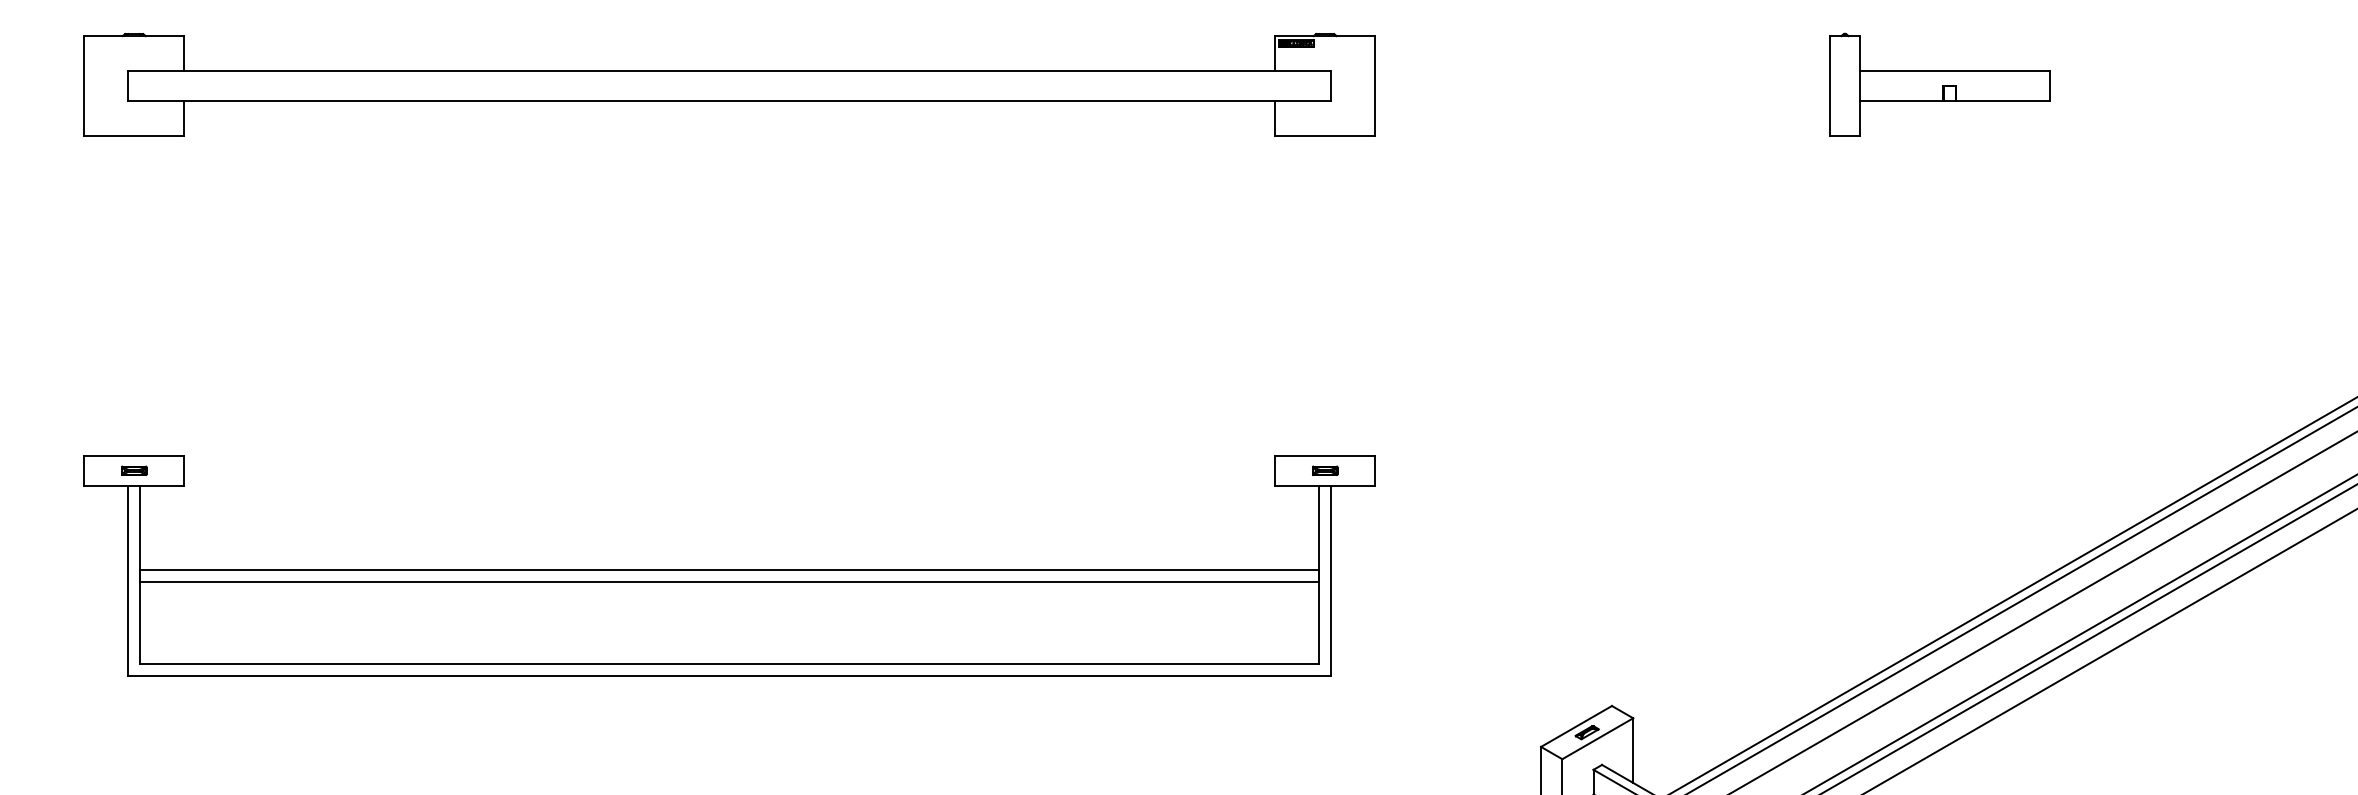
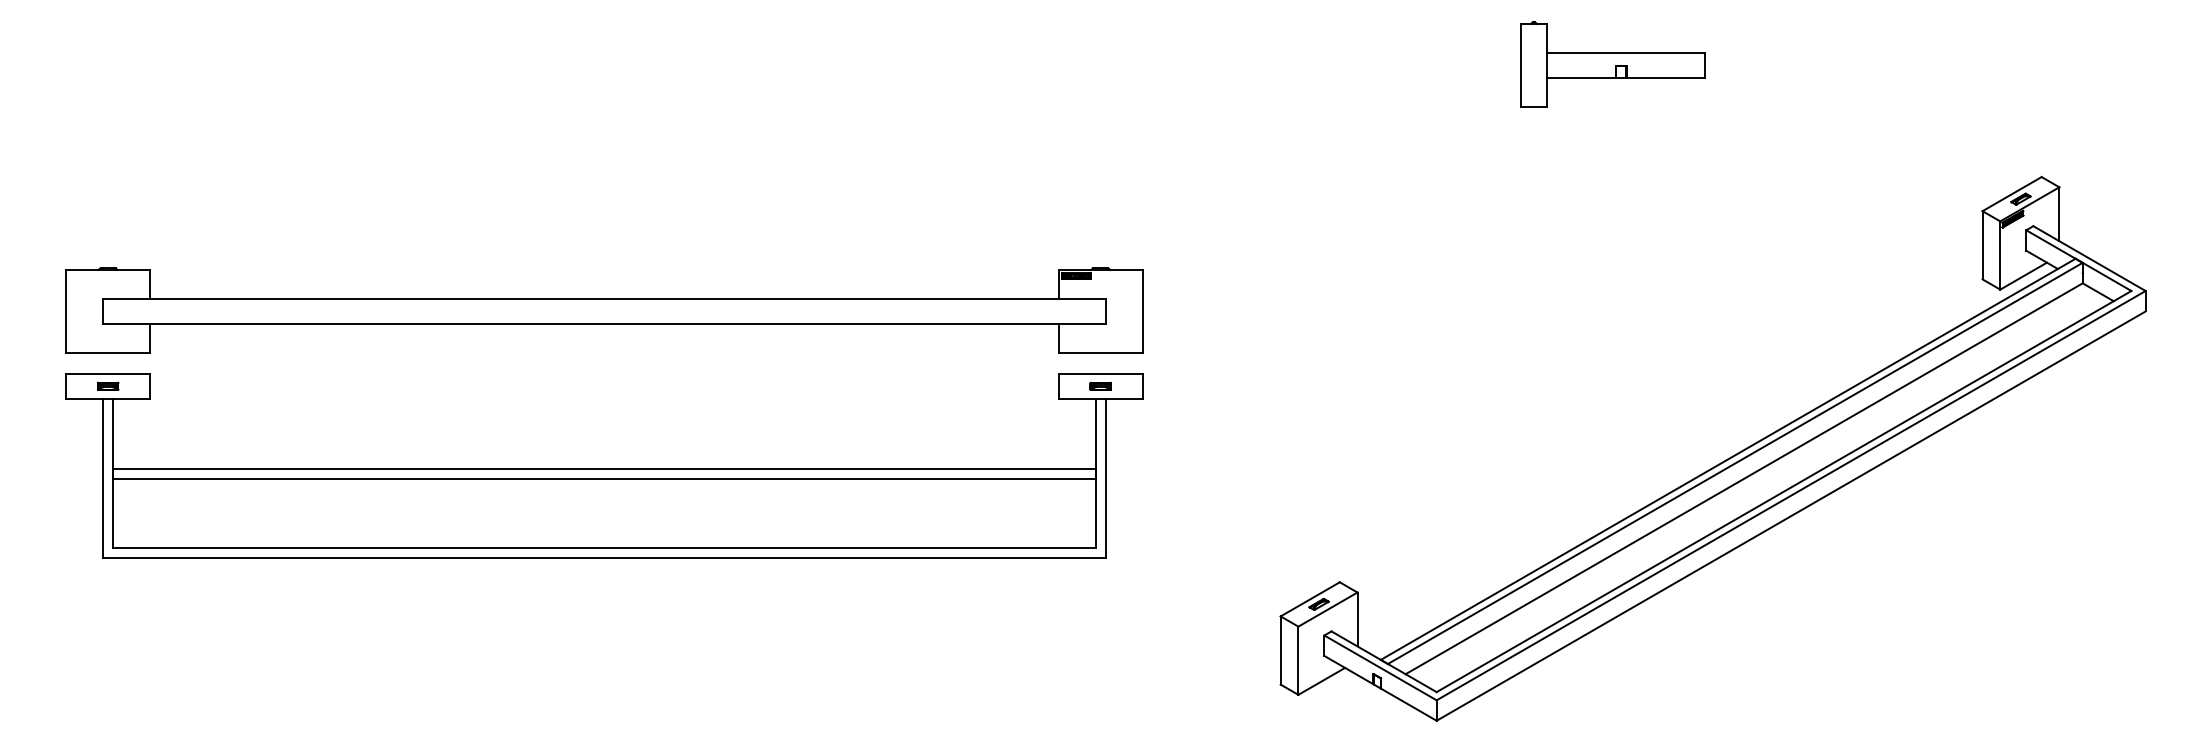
part: (729, 84) -> (604, 310), moved

